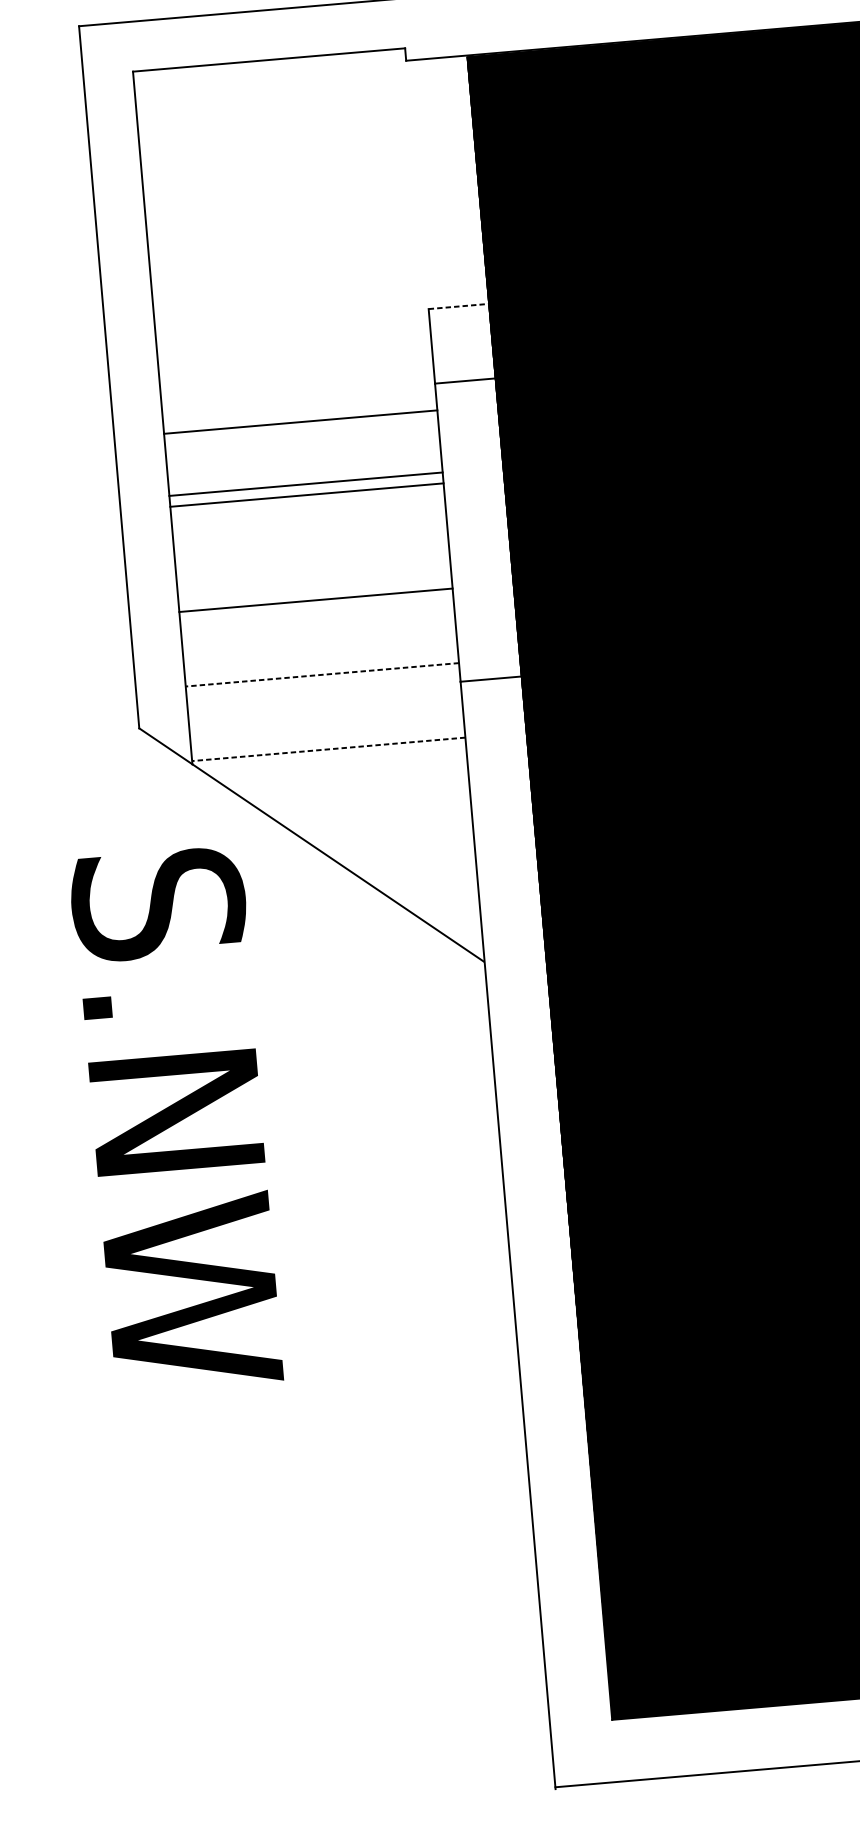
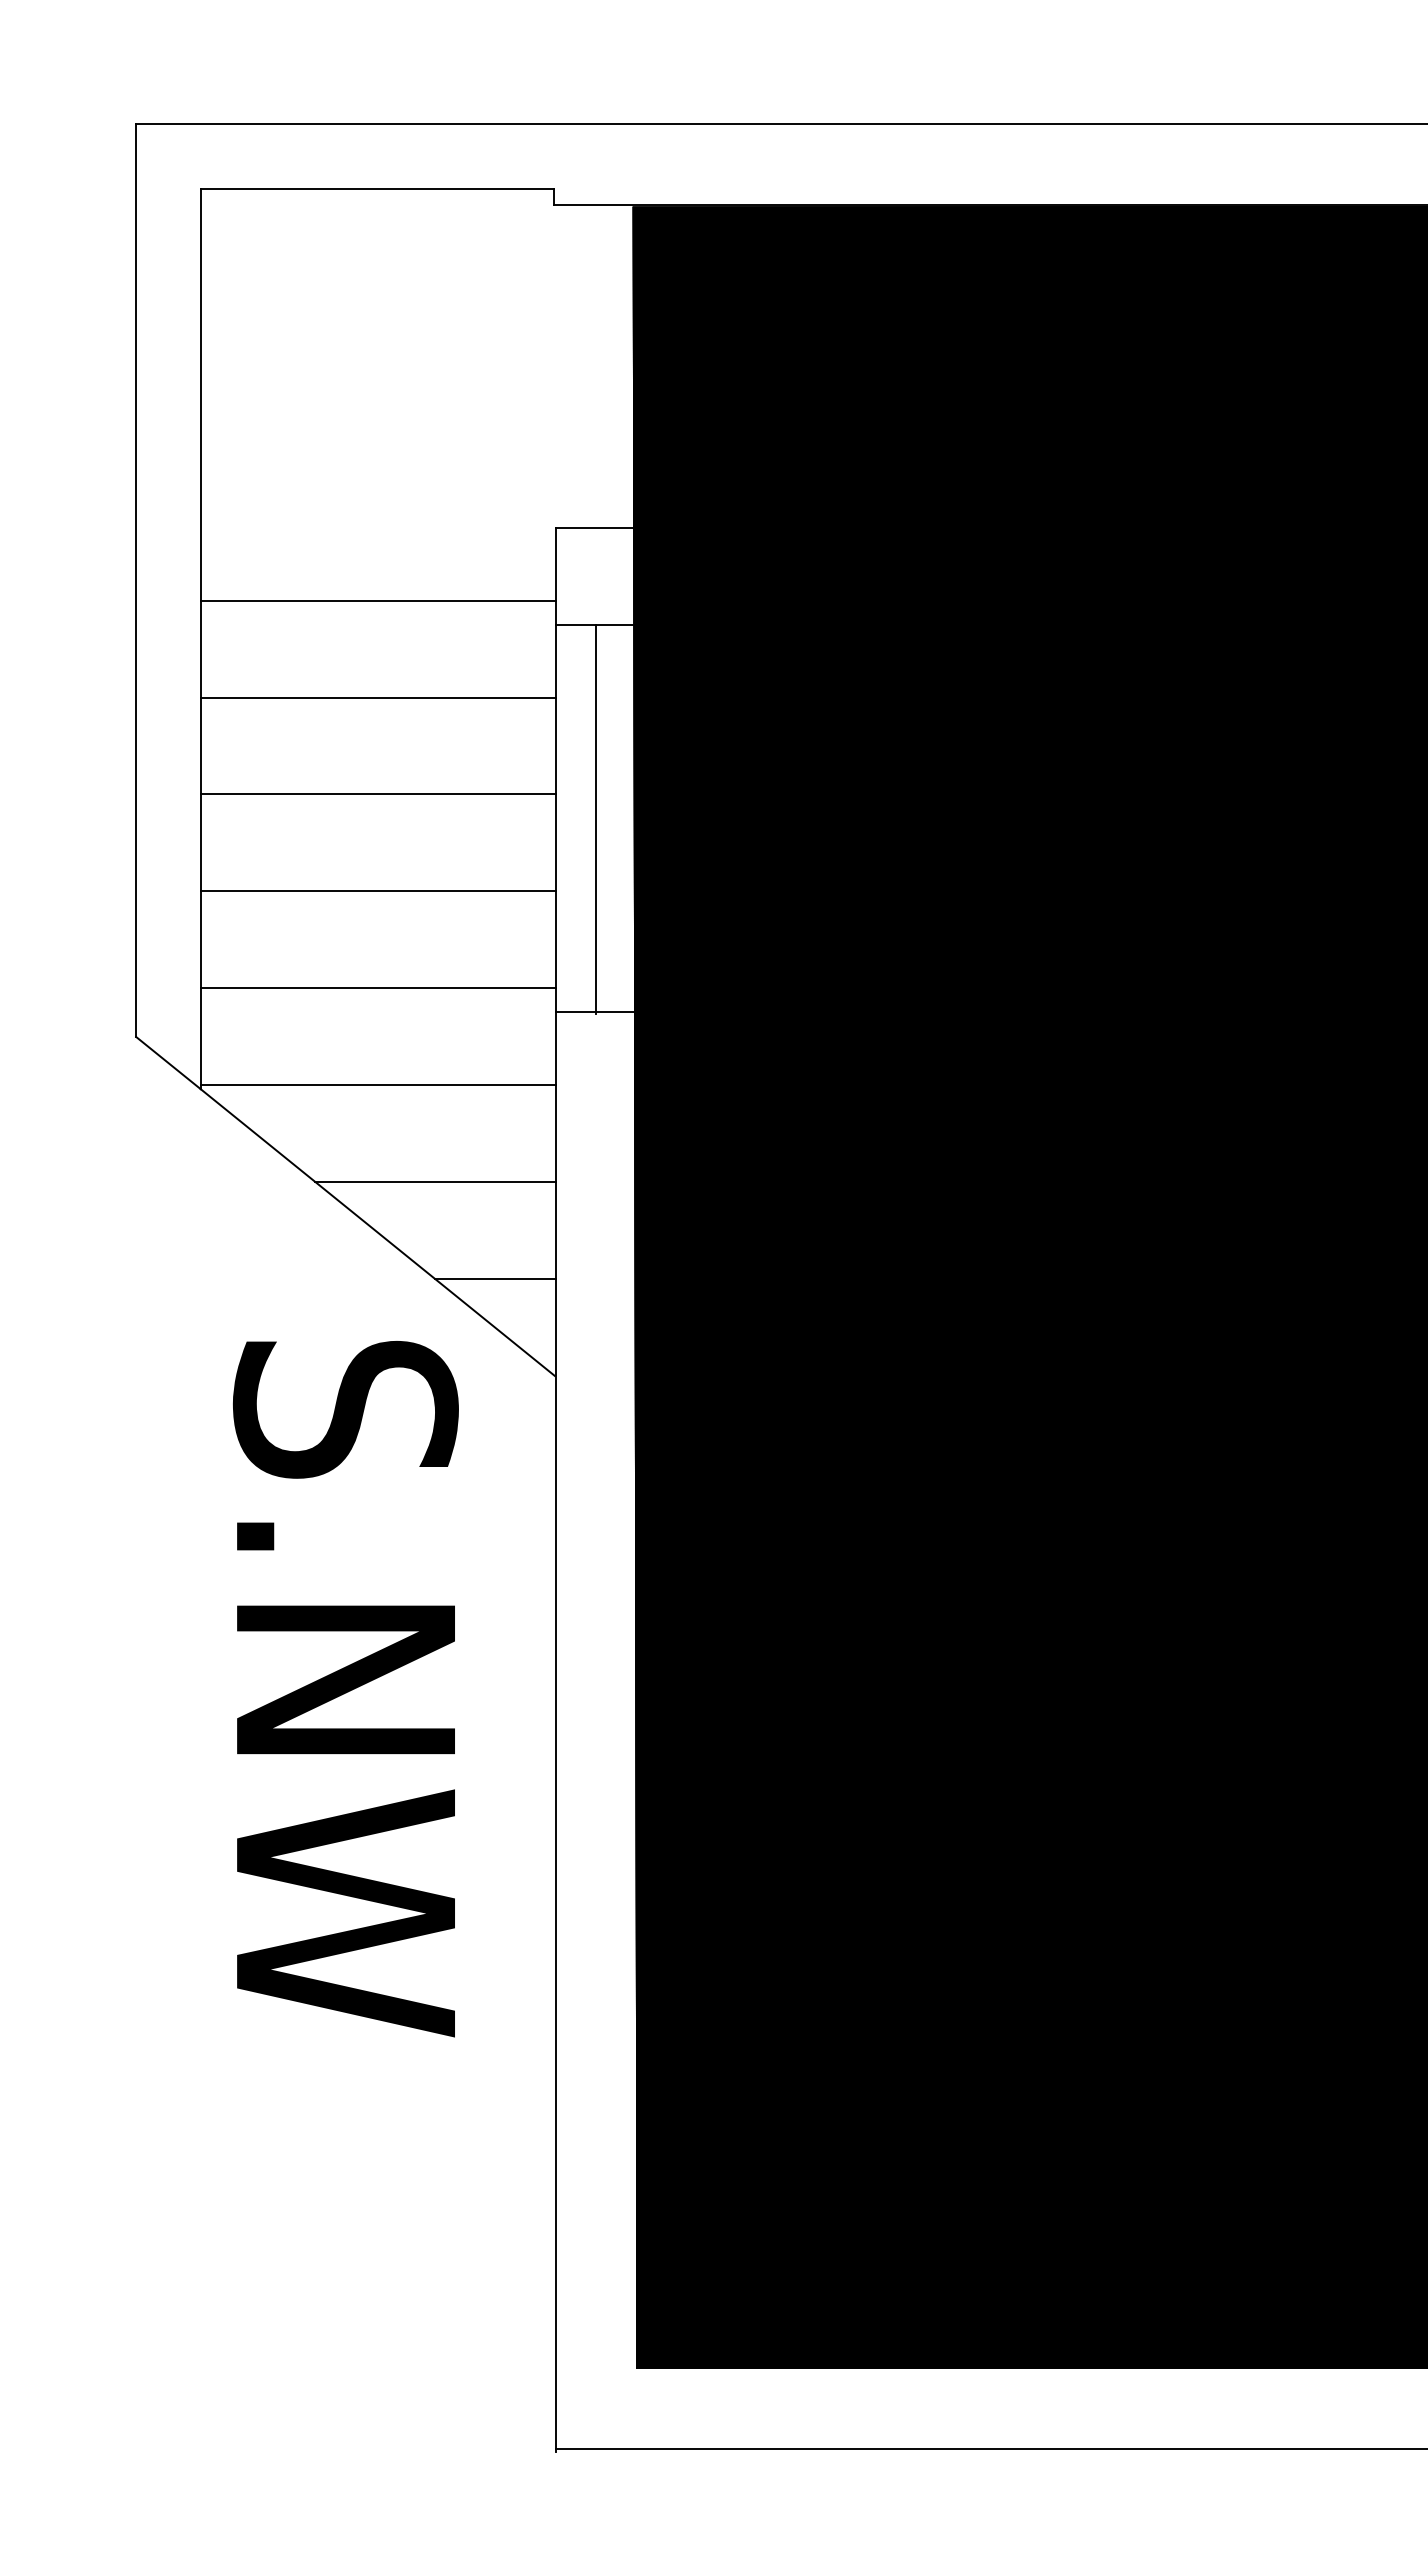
line: (459, 306) -> (596, 528), dashed -> solid
line: (300, 421) -> (377, 600), moved
line: (305, 484) -> (377, 794), moved
line: (306, 495) -> (377, 697), moved
line: (479, 529) -> (596, 818), added
line: (322, 675) -> (378, 988), dashed -> solid
line: (328, 749) -> (378, 1085), dashed -> solid
line: (379, 819) -> (435, 1181), added
line: (430, 890) -> (494, 1278), added
text: (176, 1120) -> (345, 1689), moved

